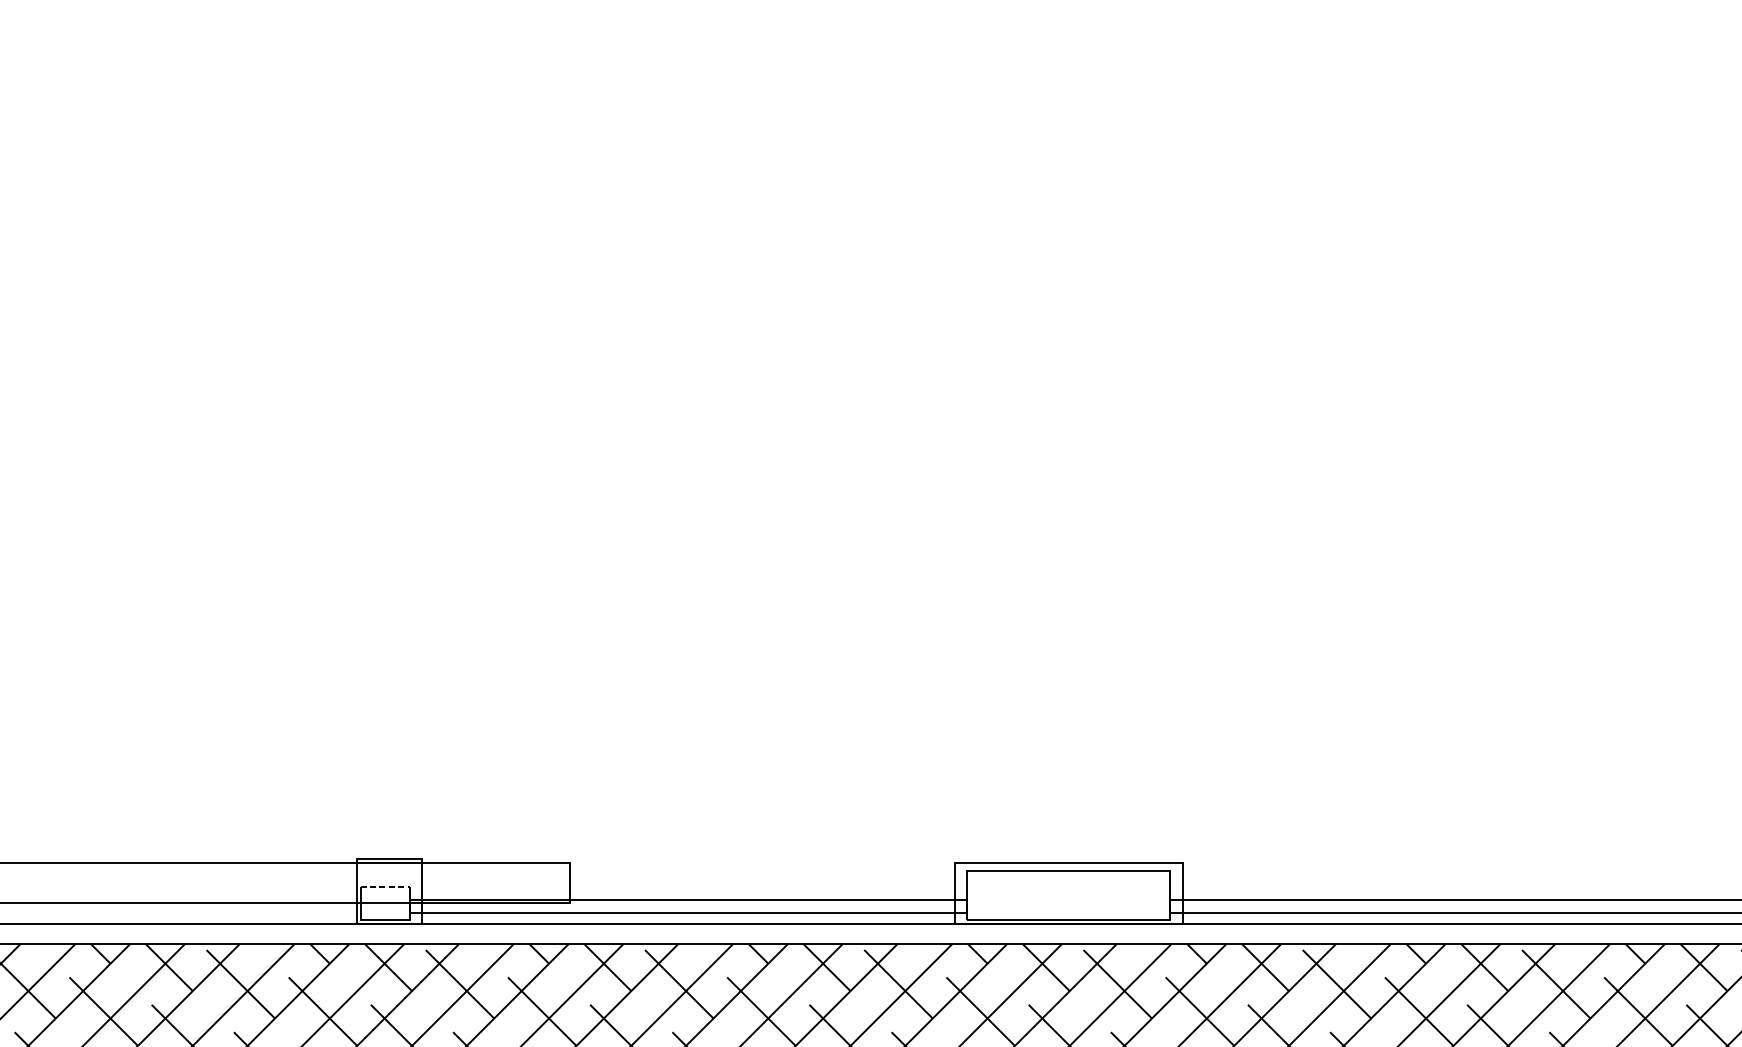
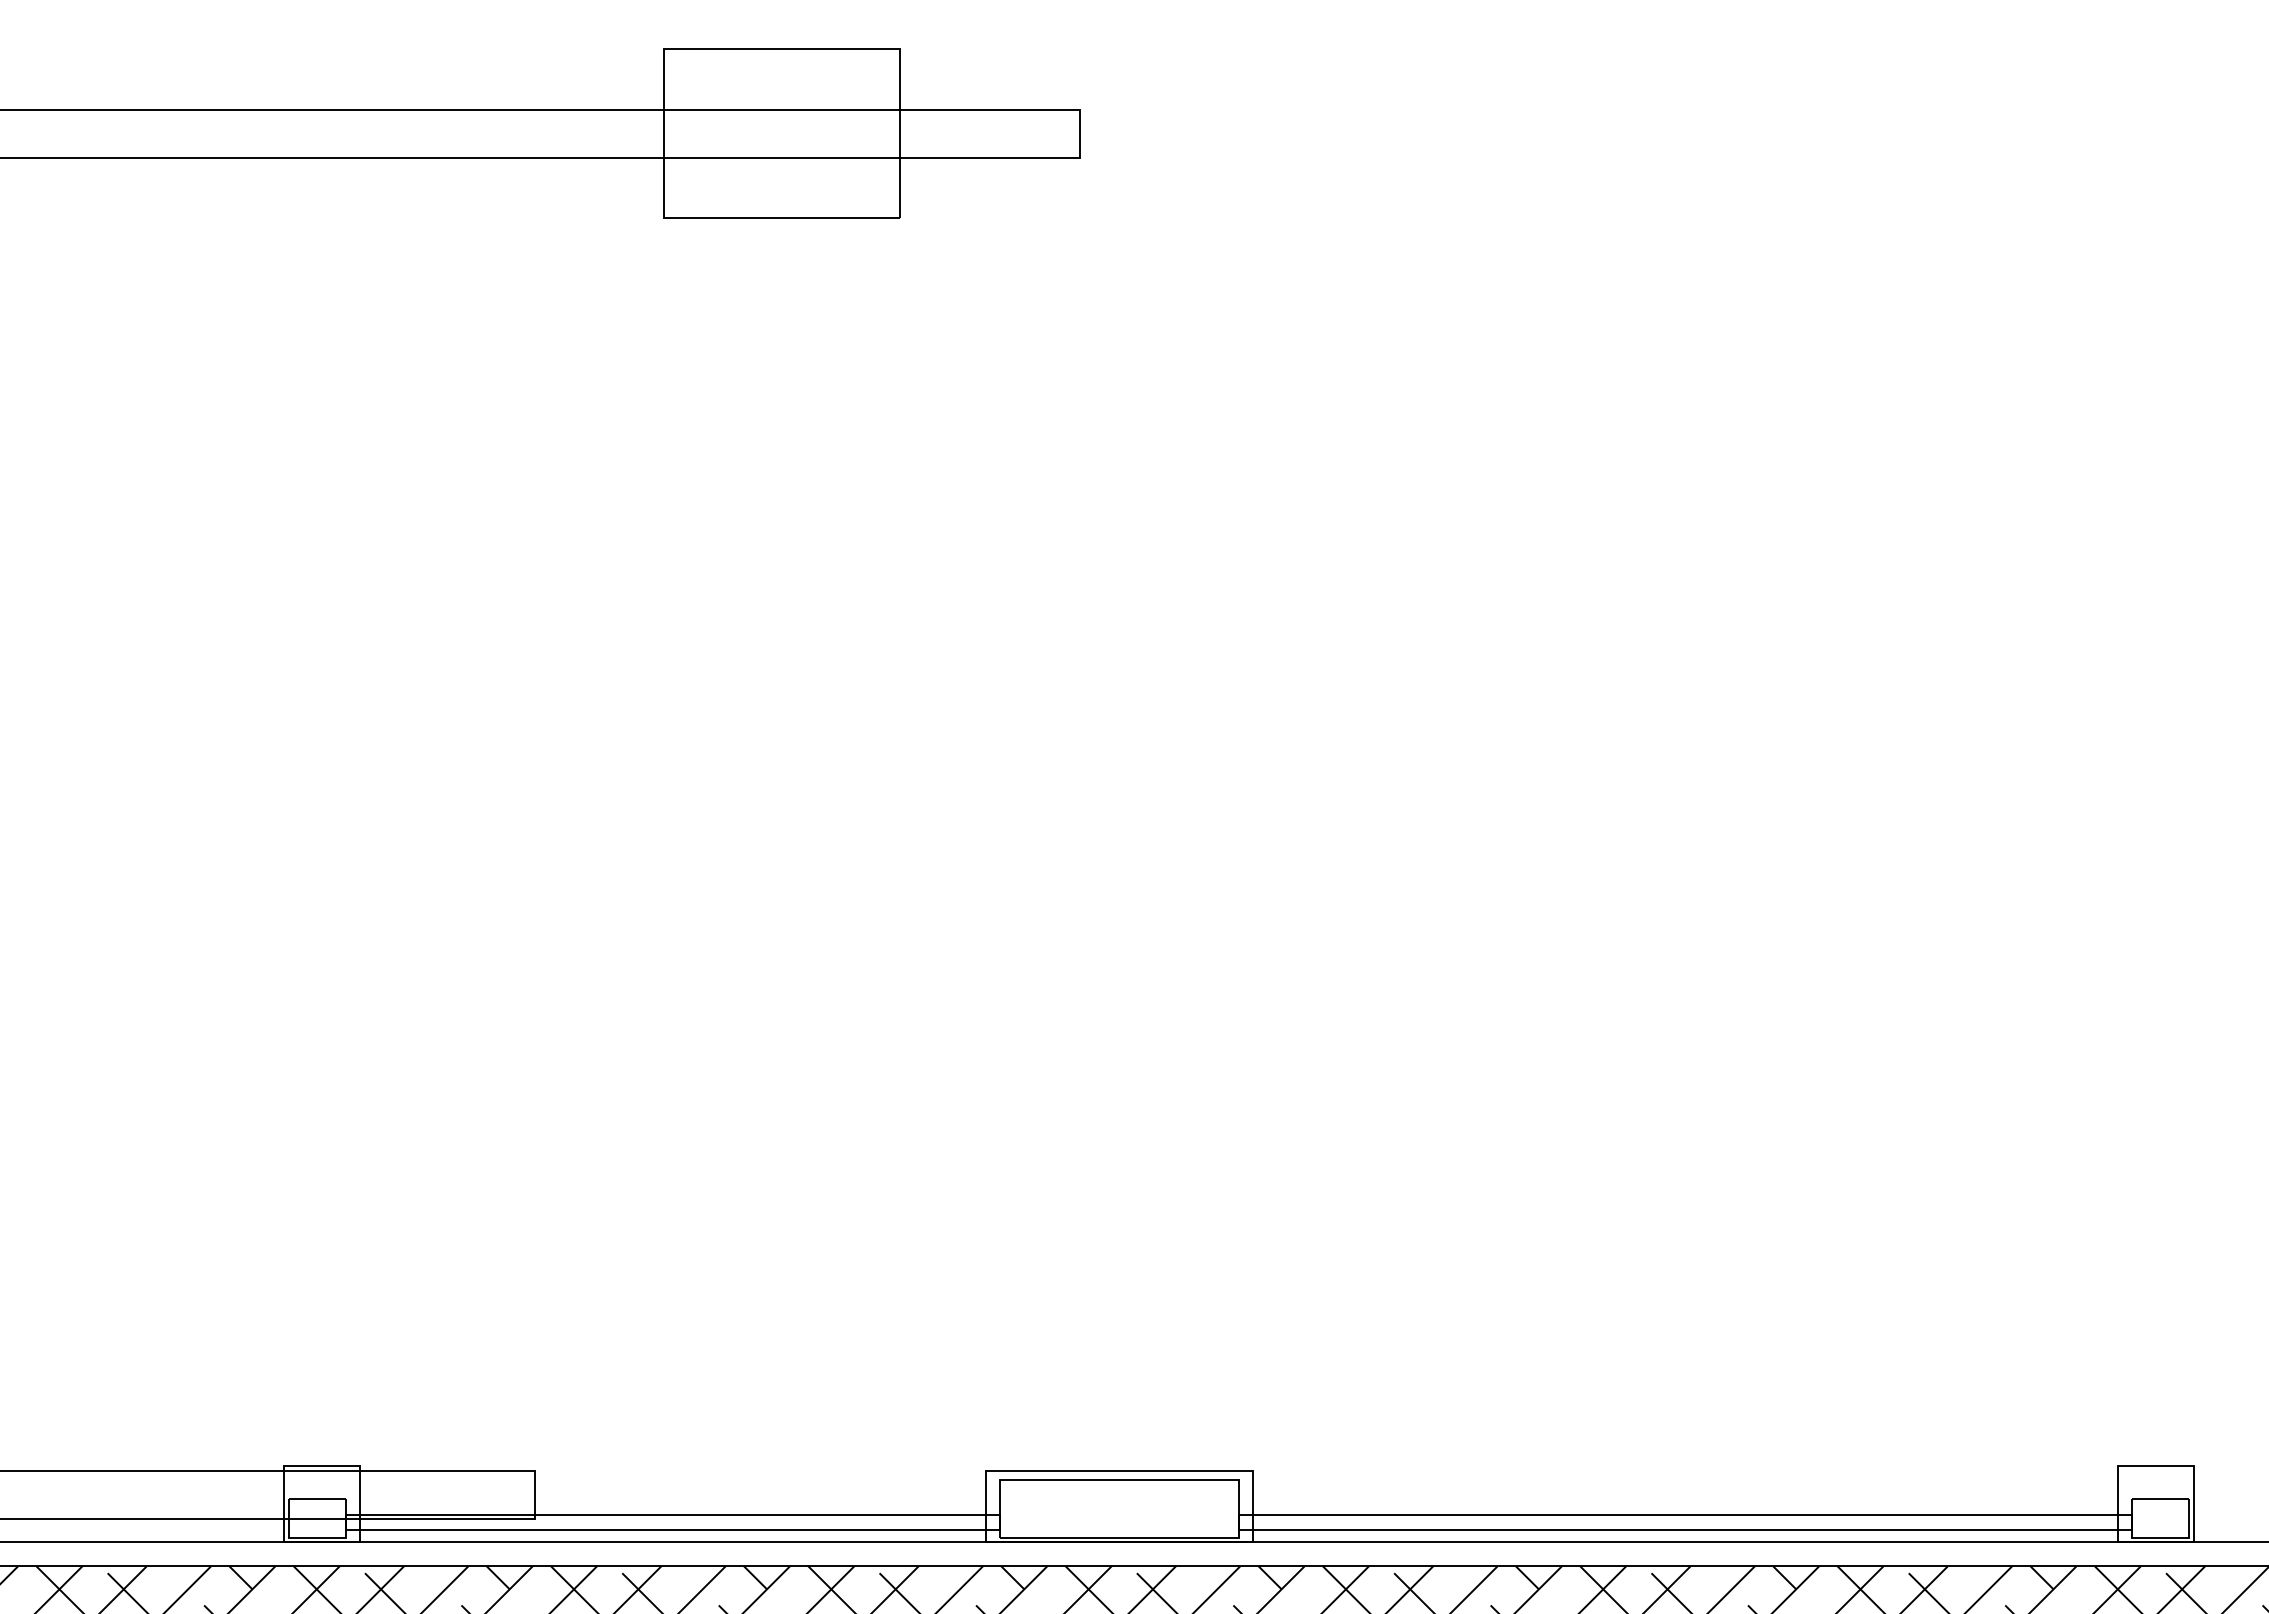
line: (385, 887) -> (317, 1499), dashed -> solid

